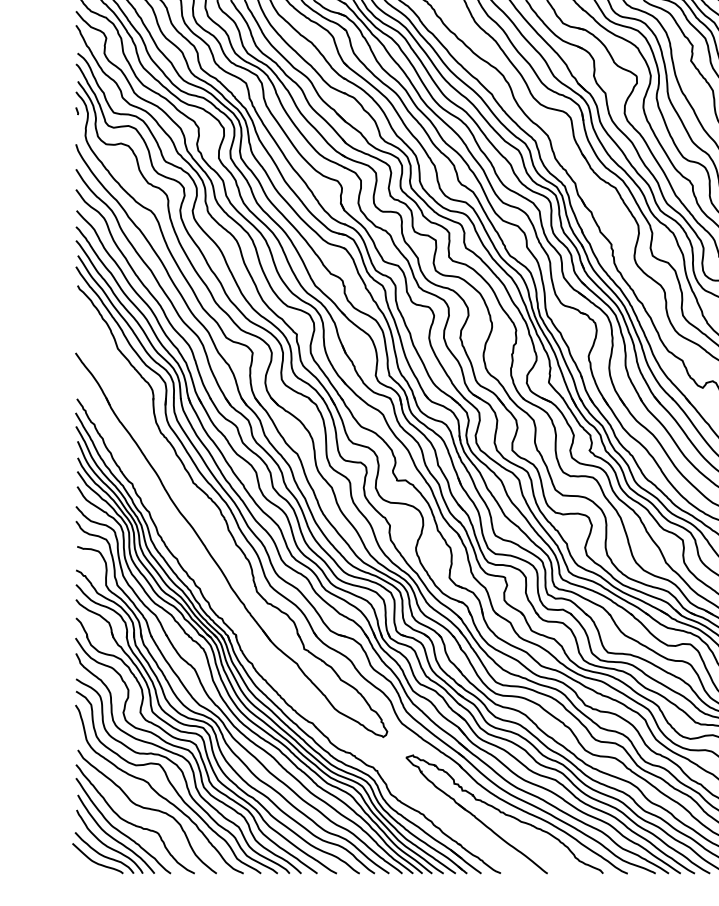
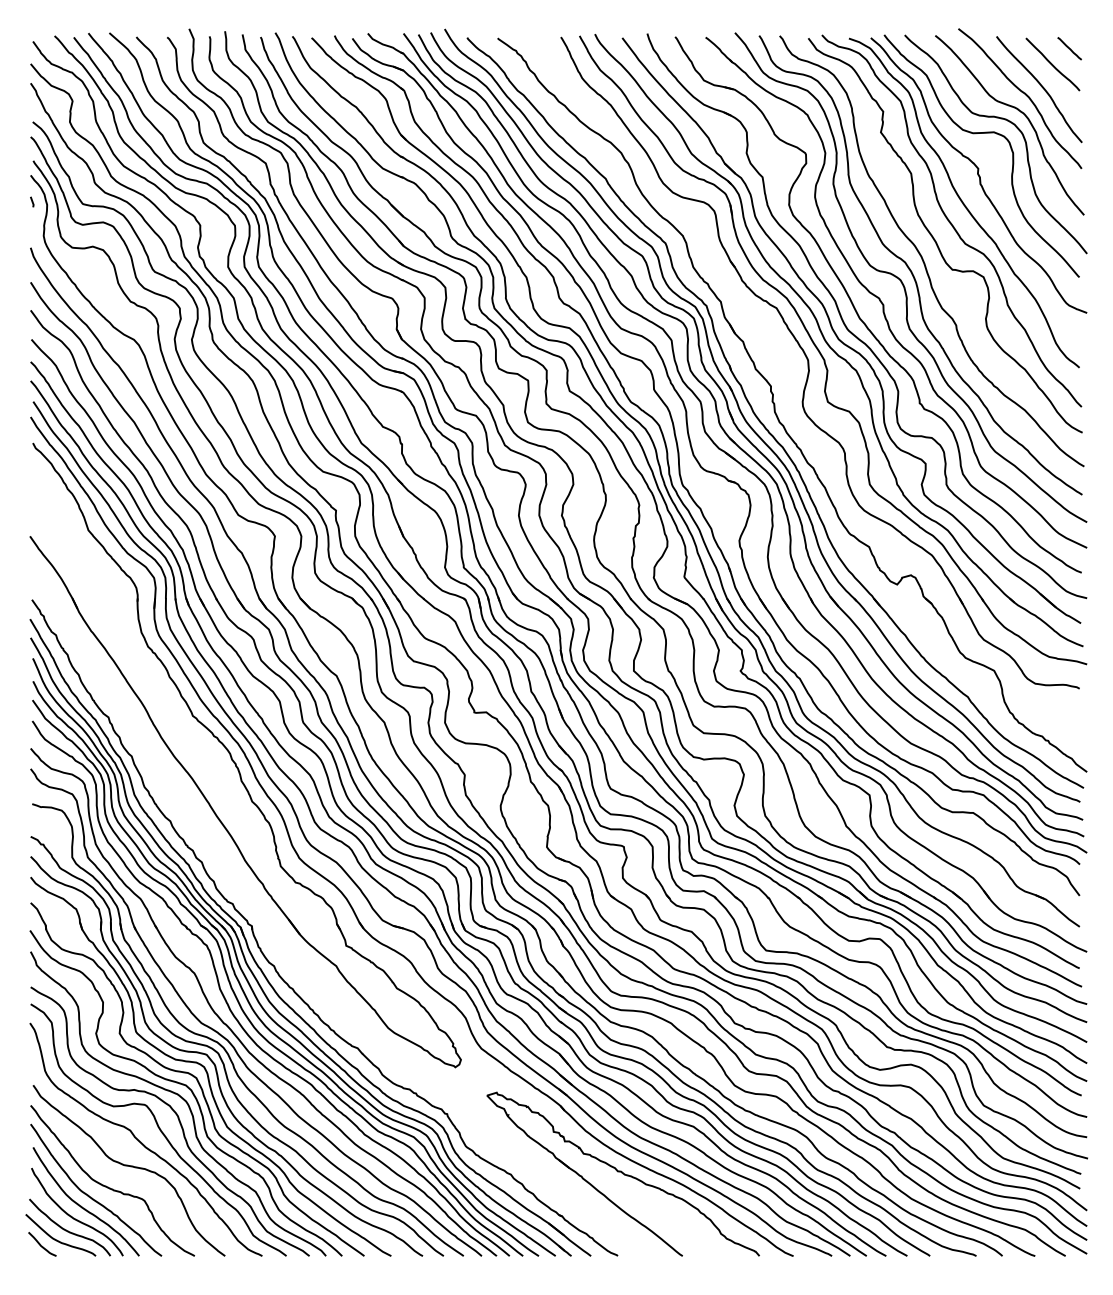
curve: (83, 865) -> (41, 1244), added

